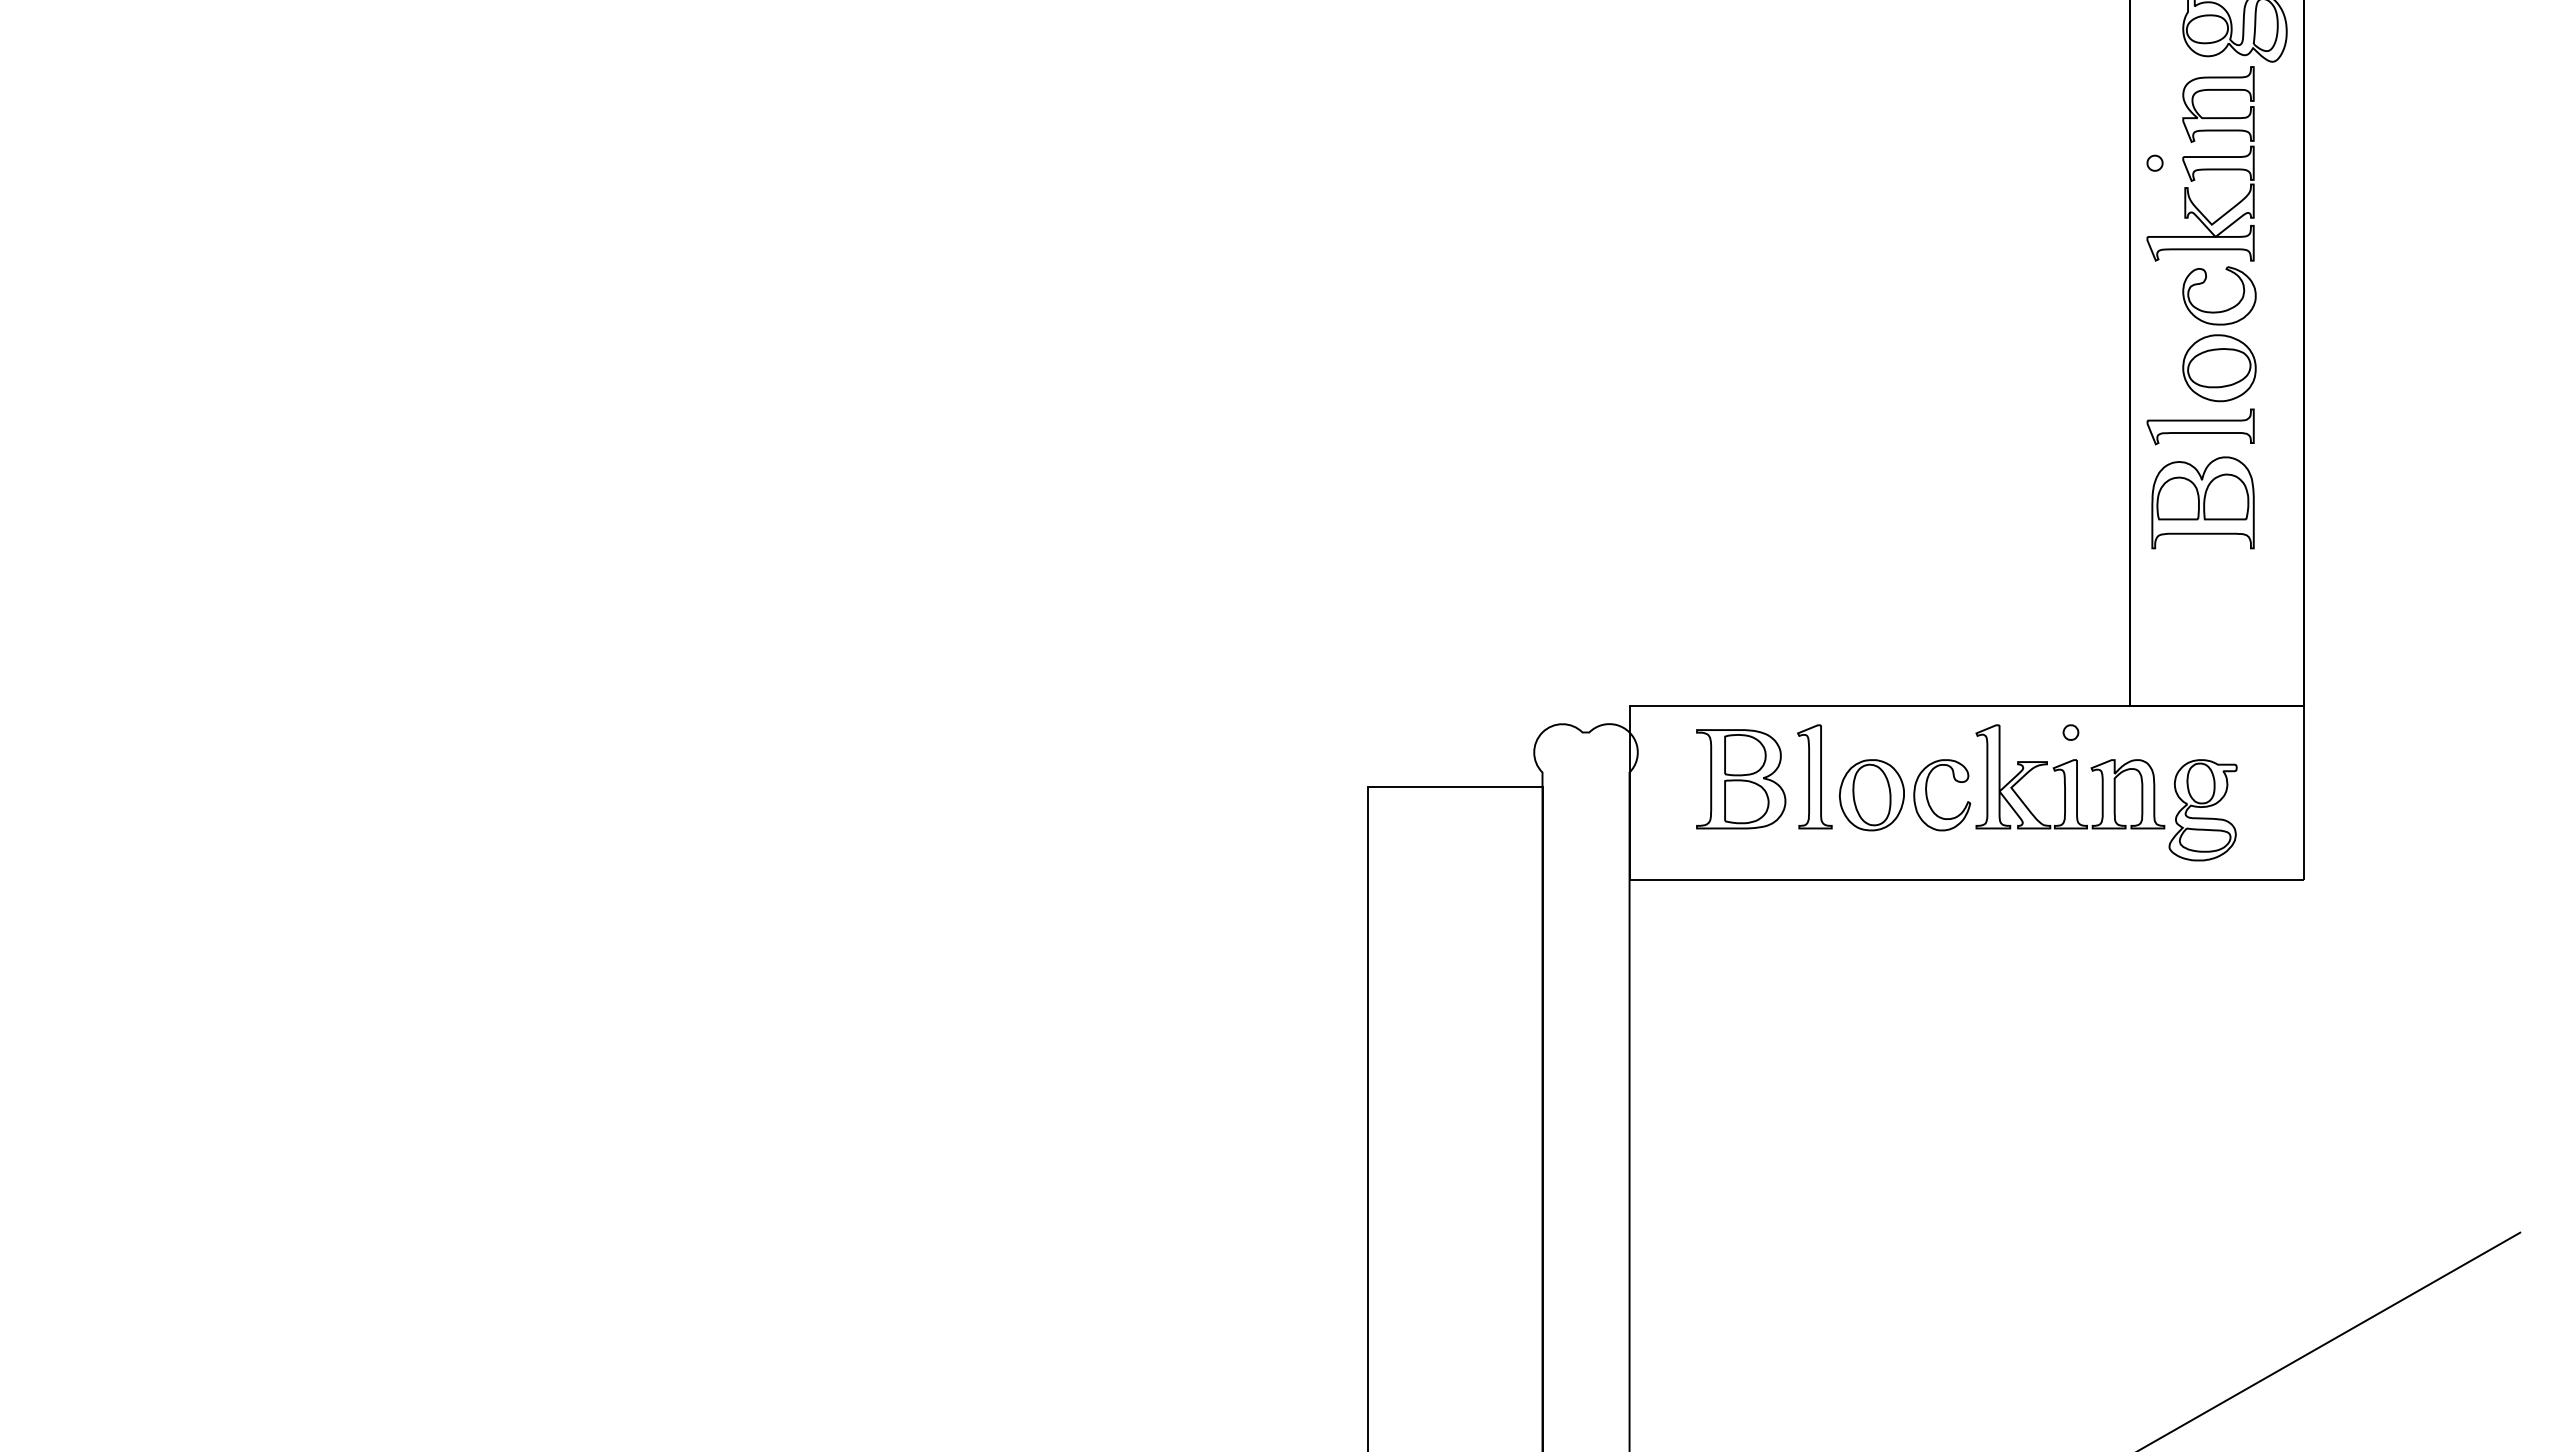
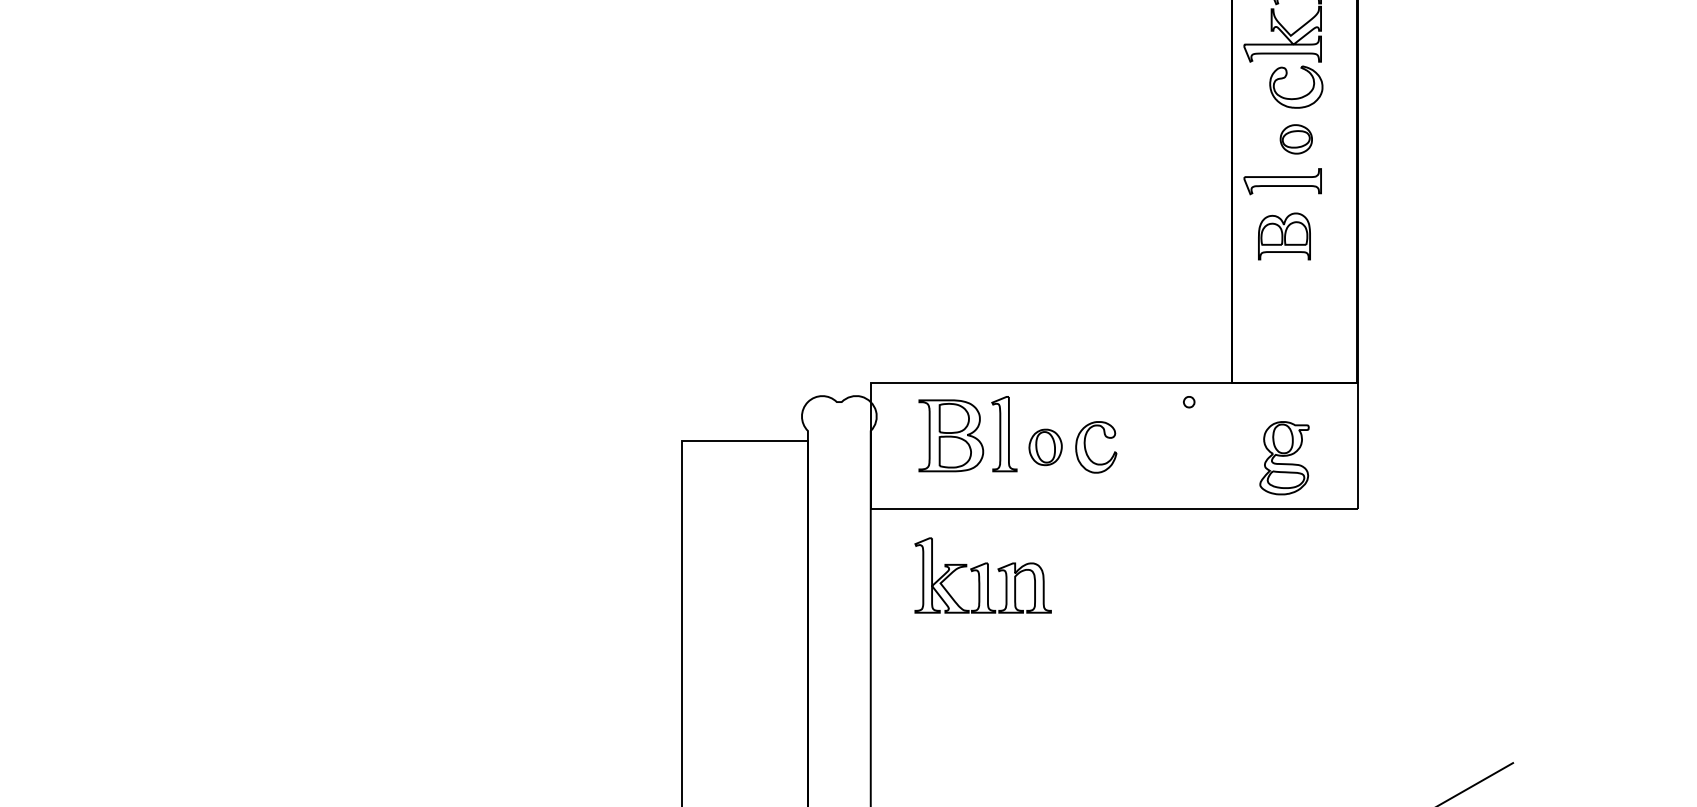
part: (2219, 368) -> (1296, 139), size x0.6
part: (2202, 502) -> (1284, 236), size x0.7
part: (2070, 776) -> (983, 575), moved
part: (1871, 795) -> (1045, 447), size x0.7

